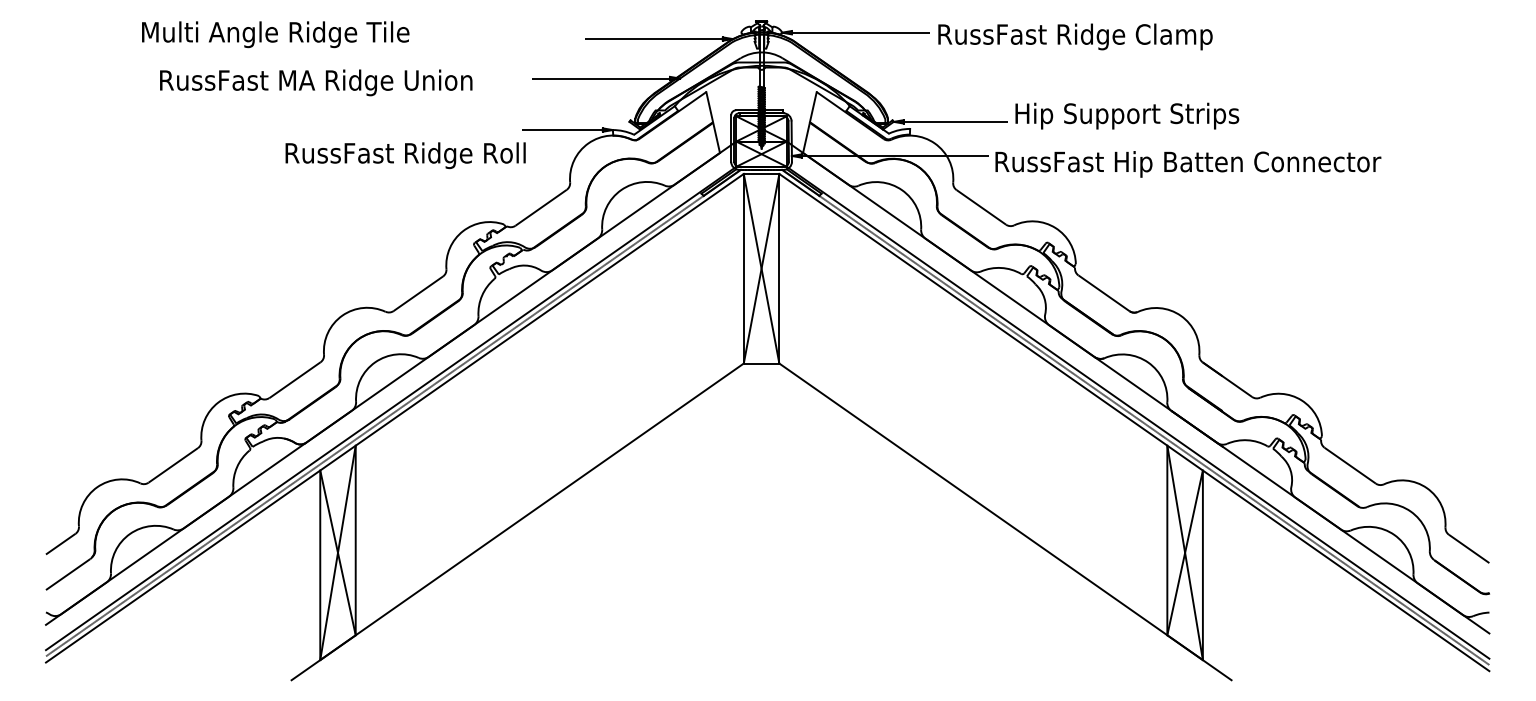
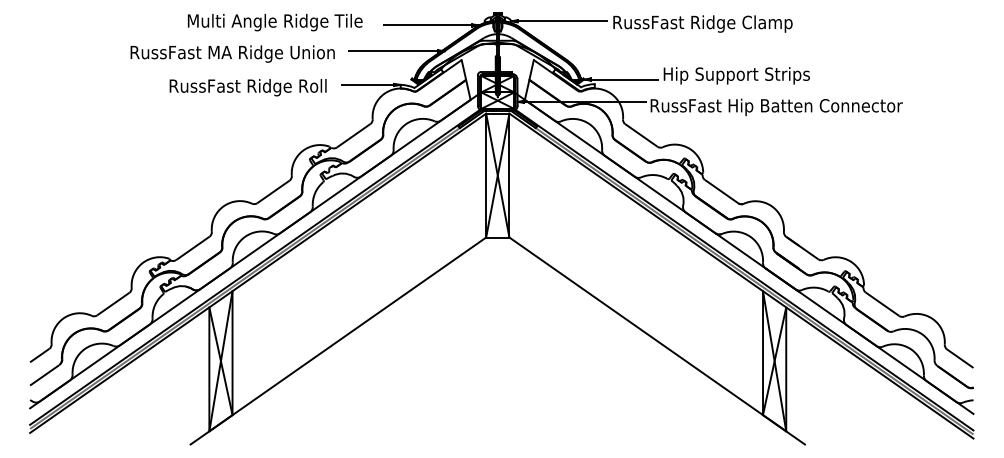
text: (274, 34) -> (274, 22), moved
text: (315, 81) -> (232, 53), moved
text: (404, 155) -> (247, 87), moved

